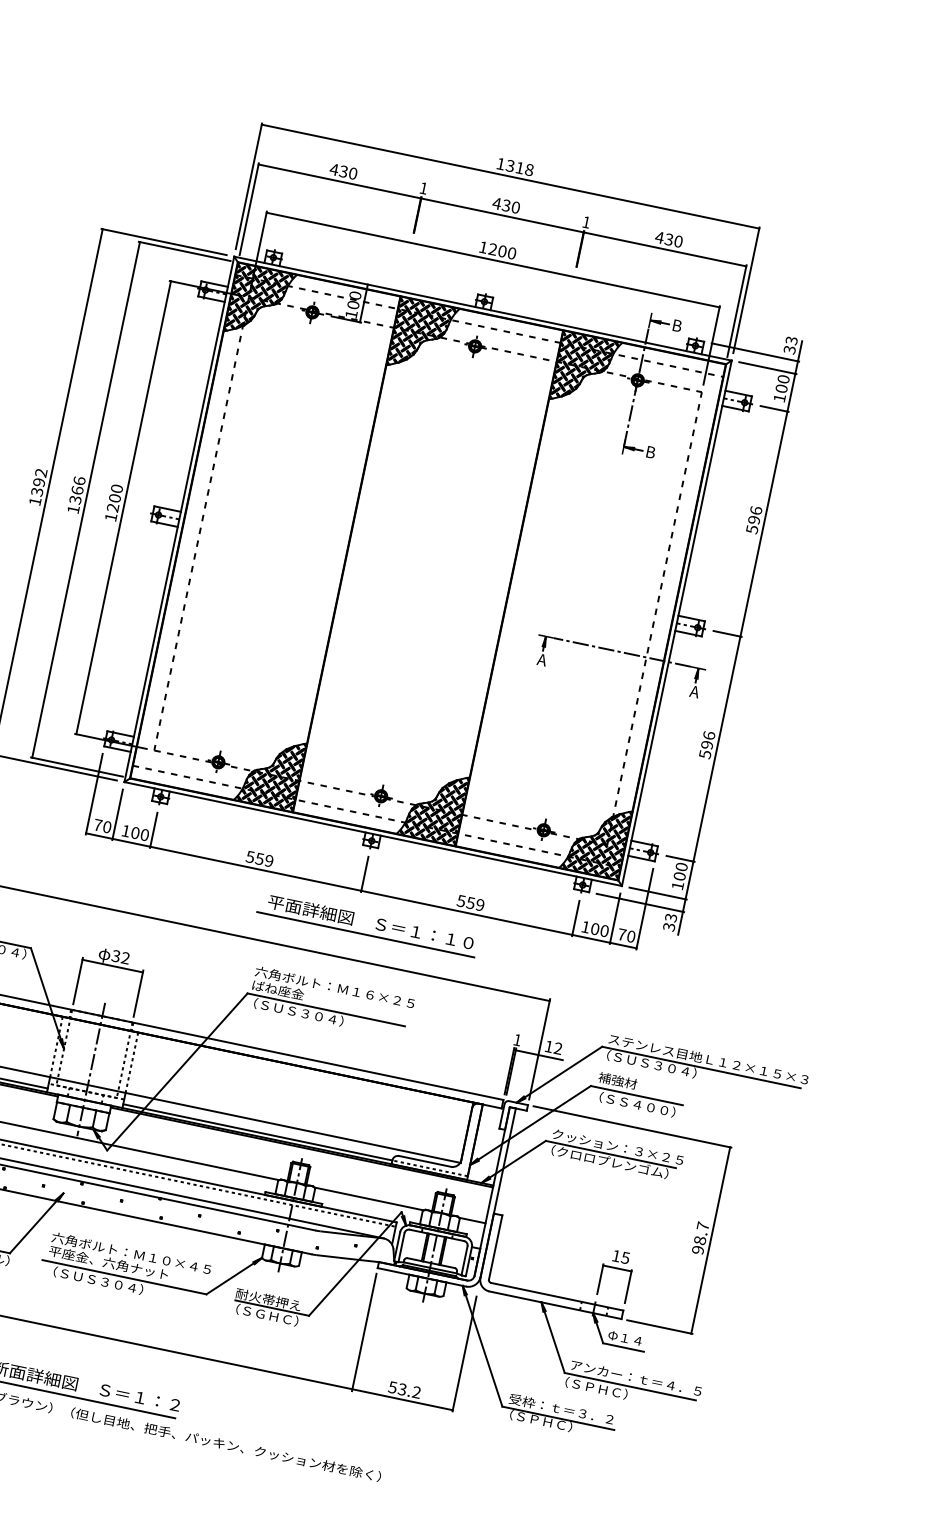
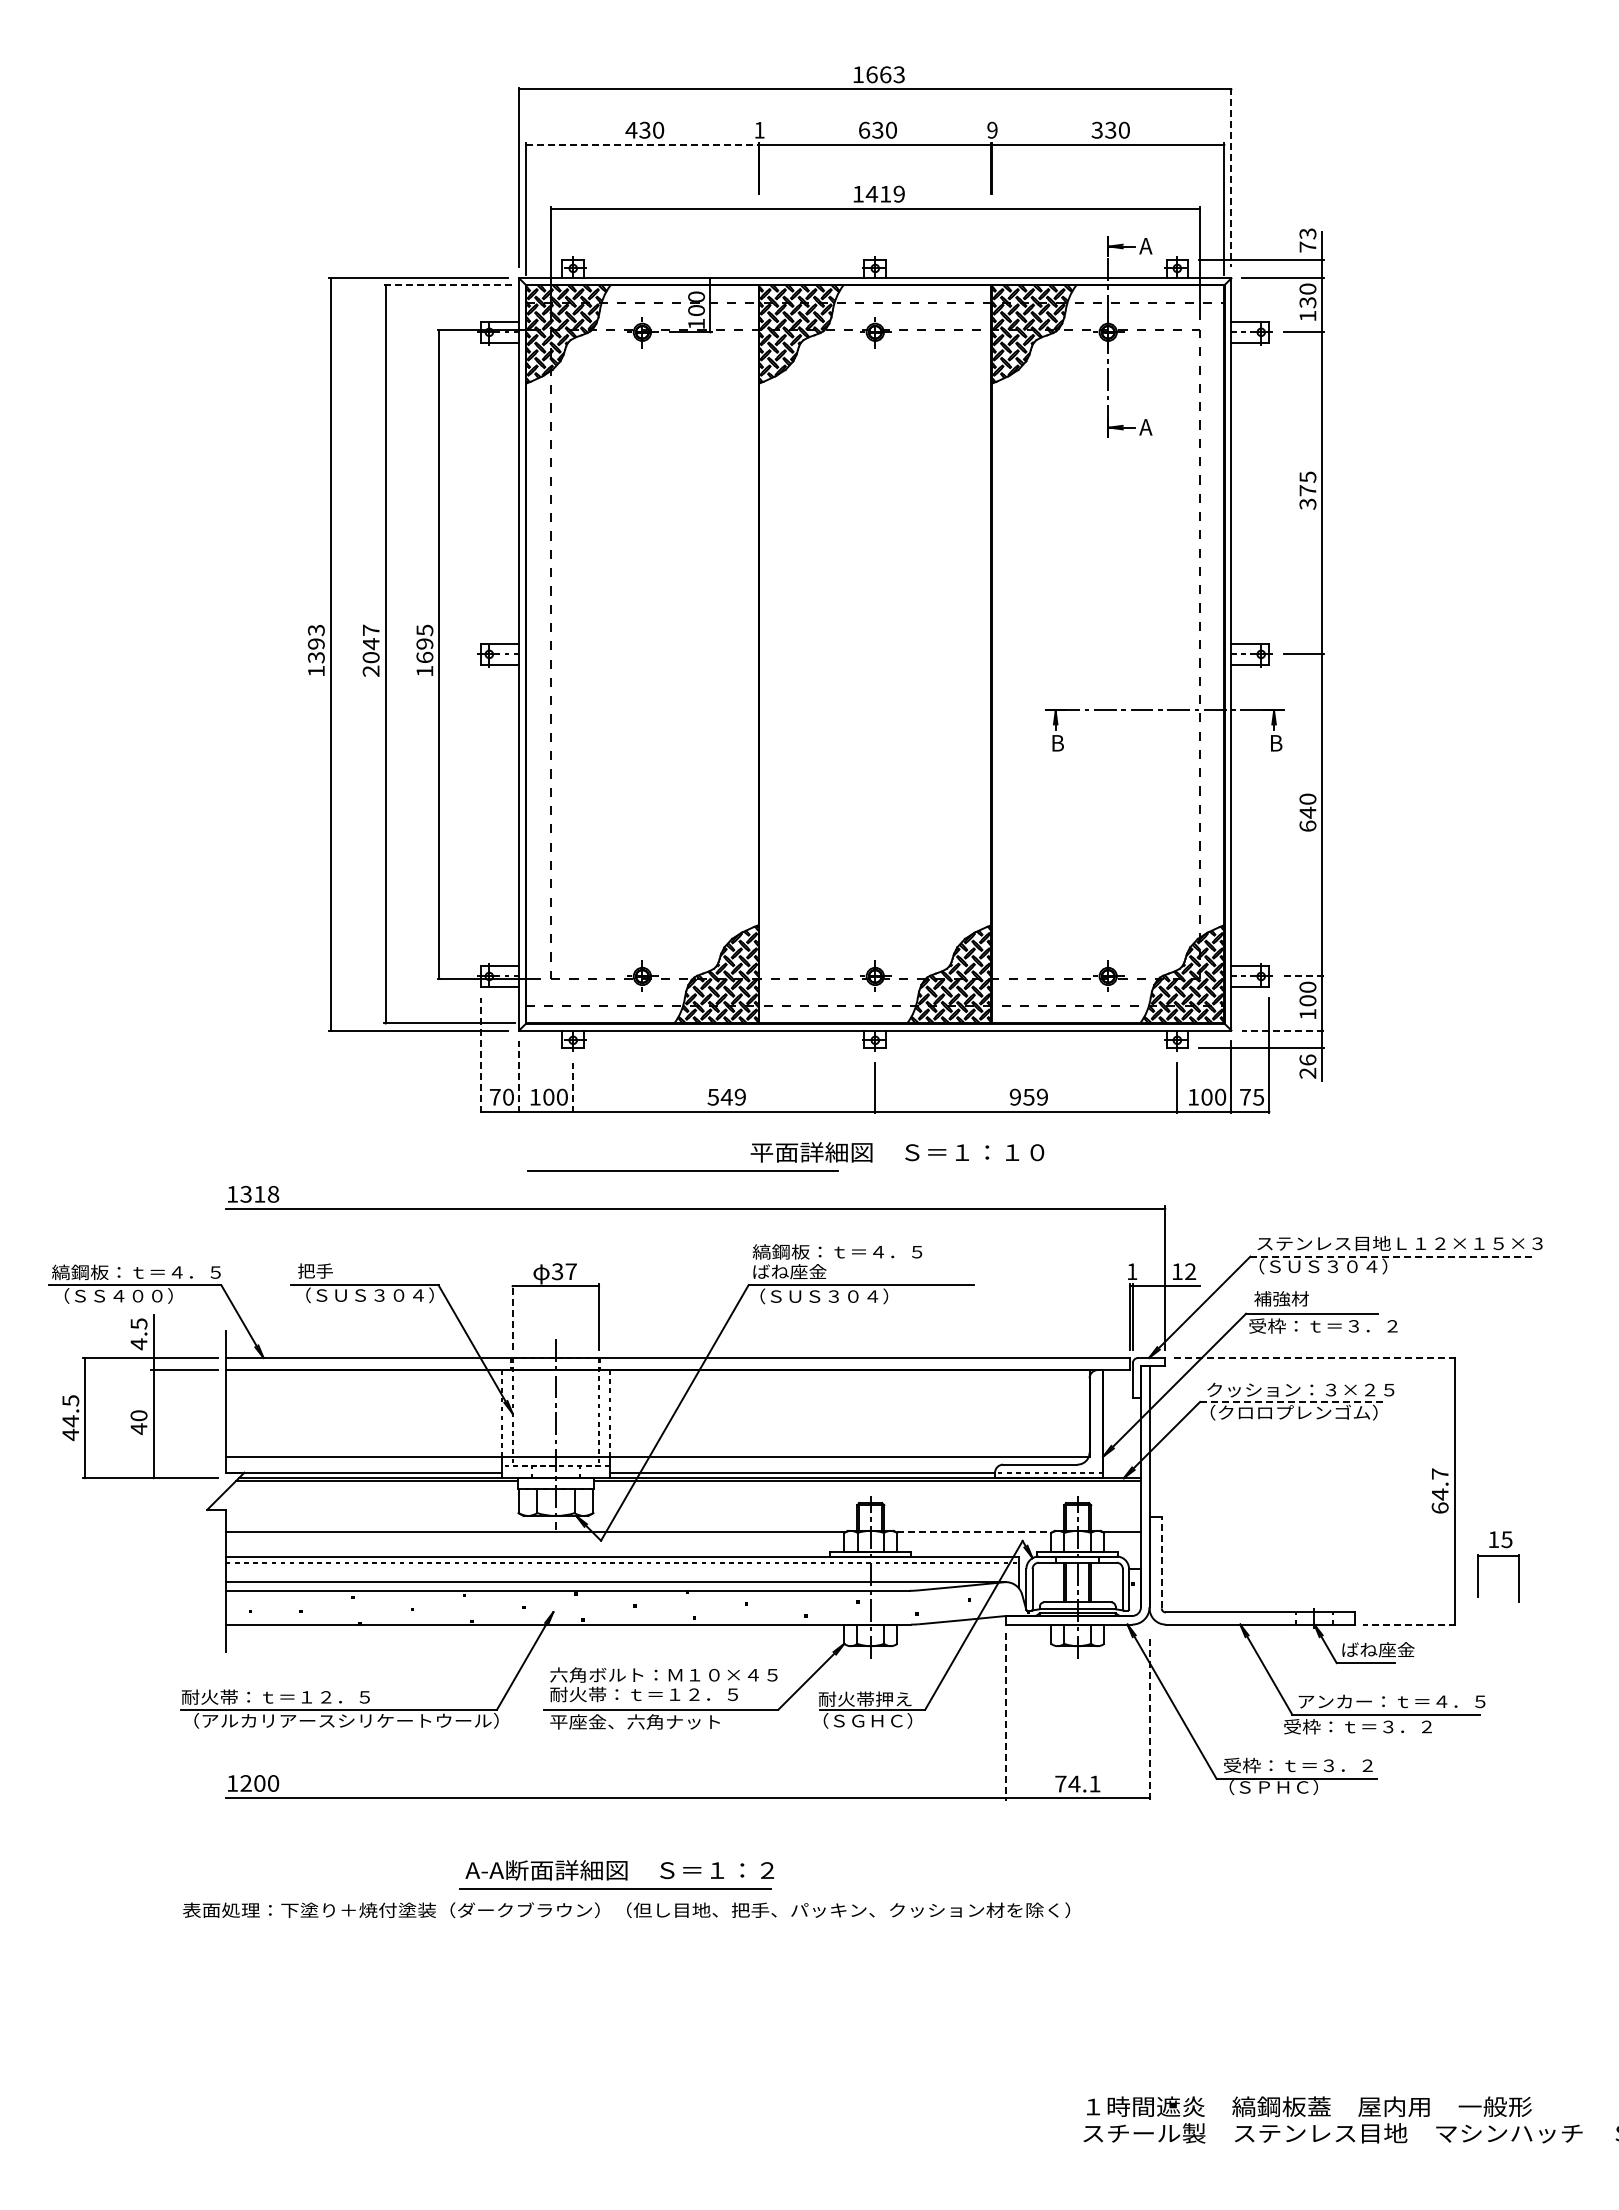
text: (519, 167) -> (885, 74), 1318 -> 1663
line: (339, 181) -> (642, 144), solid -> dashed
text: (497, 203) -> (864, 129), 430 -> 630
text: (586, 221) -> (992, 129), 1 -> 9
text: (659, 237) -> (1097, 129), 430 -> 330
text: (501, 250) -> (884, 193), 1200 -> 1419
line: (184, 251) -> (449, 285), solid -> dashed
line: (746, 290) -> (1231, 177), solid -> dashed
text: (676, 325) -> (1145, 246), B -> A
text: (789, 349) -> (1307, 246), 33 -> 73
text: (781, 388) -> (1307, 302), 100 -> 130
text: (649, 452) -> (1145, 427), B -> A
text: (41, 473) -> (316, 630), 1392 -> 1393
text: (76, 494) -> (370, 650), 1366 -> 2047
text: (114, 497) -> (424, 643), 1200 -> 1695
text: (753, 519) -> (1307, 490), 596 -> 375
text: (541, 660) -> (1056, 743), A -> B
text: (694, 691) -> (1275, 743), A -> B
text: (706, 744) -> (1307, 812), 596 -> 640
line: (94, 794) -> (481, 1055), solid -> dashed
line: (117, 814) -> (519, 1076), solid -> dashed
line: (154, 829) -> (573, 1087), solid -> dashed
line: (680, 858) -> (1303, 976), solid -> dashed
text: (259, 859) -> (726, 1097), 559 -> 549
line: (658, 893) -> (1283, 1030), solid -> dashed
text: (460, 900) -> (1014, 1096), 559 -> 959
text: (669, 922) -> (1307, 1066), 33 -> 26
line: (365, 934) -> (682, 1170), moved
text: (631, 936) -> (1258, 1096), 70 -> 75
text: (125, 957) -> (570, 1271), 32 -> 37
line: (78, 980) -> (512, 1316), solid -> dashed
text: (334, 987) -> (866, 1251), 六角ボルト：Ｍ１６×２５ -> 縞鋼板：ｔ＝４．５
line: (701, 1067) -> (1392, 1256), solid -> dashed
text: (643, 1105) -> (1323, 1325), （ＳＳ４００） -> 受枠：ｔ＝３．２
line: (632, 1126) -> (1314, 1357), solid -> dashed
line: (611, 1154) -> (1293, 1401), solid -> dashed
line: (369, 1199) -> (974, 1532), solid -> dashed
text: (698, 1244) -> (1439, 1500), 98.7 -> 64.7
line: (495, 1247) -> (1161, 1562), solid -> dashed
text: (114, 1264) -> (643, 1694), 平座金、六角ナット -> 耐火帯：ｔ＝１２．５
part: (617, 1268) -> (1498, 1556), moved
text: (104, 1281) -> (634, 1721), （ＳＵＳ３０４） -> 平座金、六角ナット
line: (659, 1326) -> (1409, 1624), solid -> dashed
line: (363, 1332) -> (1005, 1717), solid -> dashed
text: (633, 1339) -> (1377, 1649), Φ１４ -> ばね座金
line: (464, 1353) -> (1149, 1717), solid -> dashed
text: (404, 1389) -> (1077, 1783), 53.2 -> 74.1
text: (608, 1390) -> (1357, 1726), （ＳＰＨＣ） -> 受枠：ｔ＝３．２

